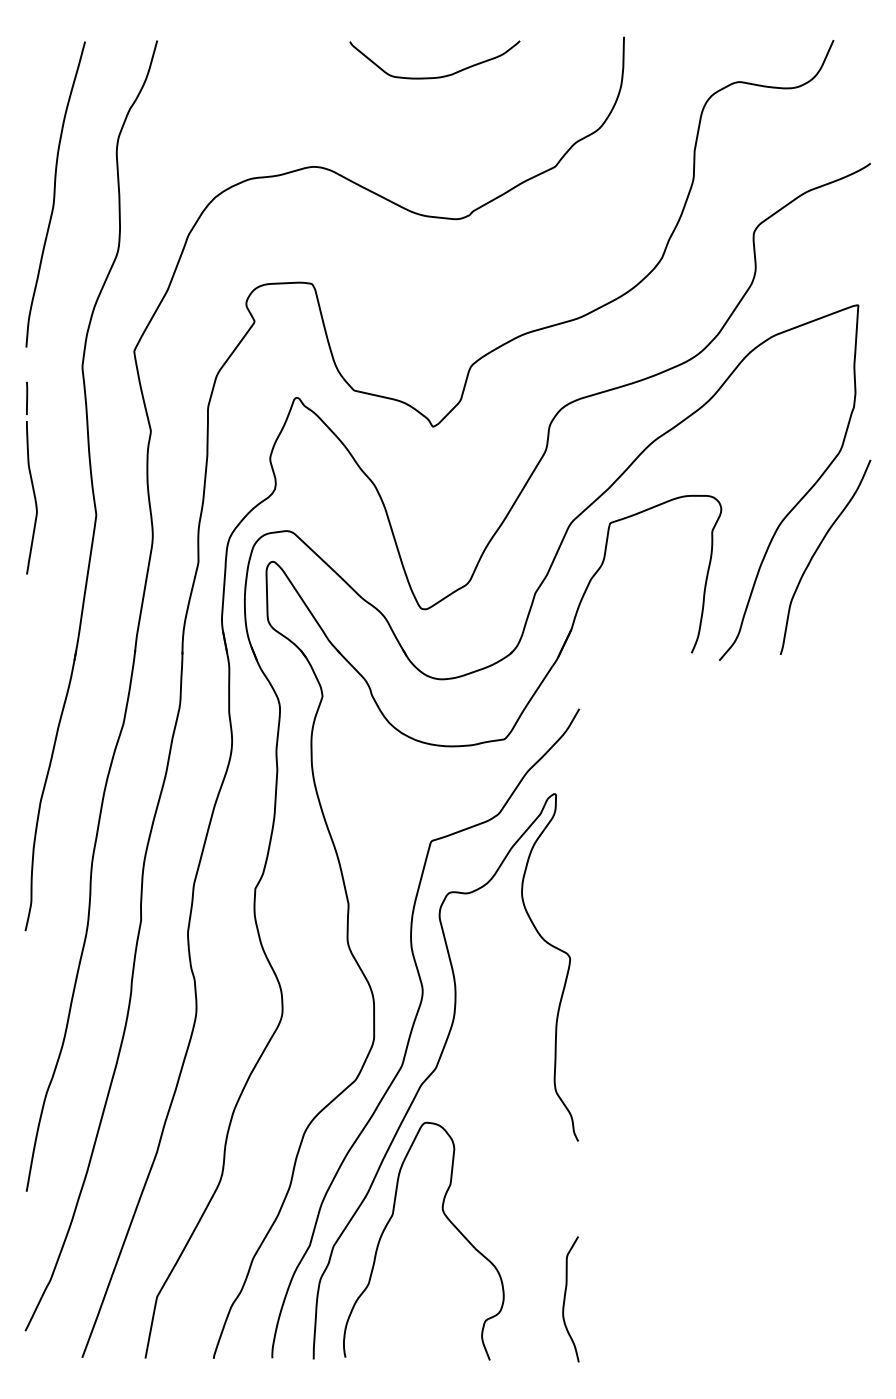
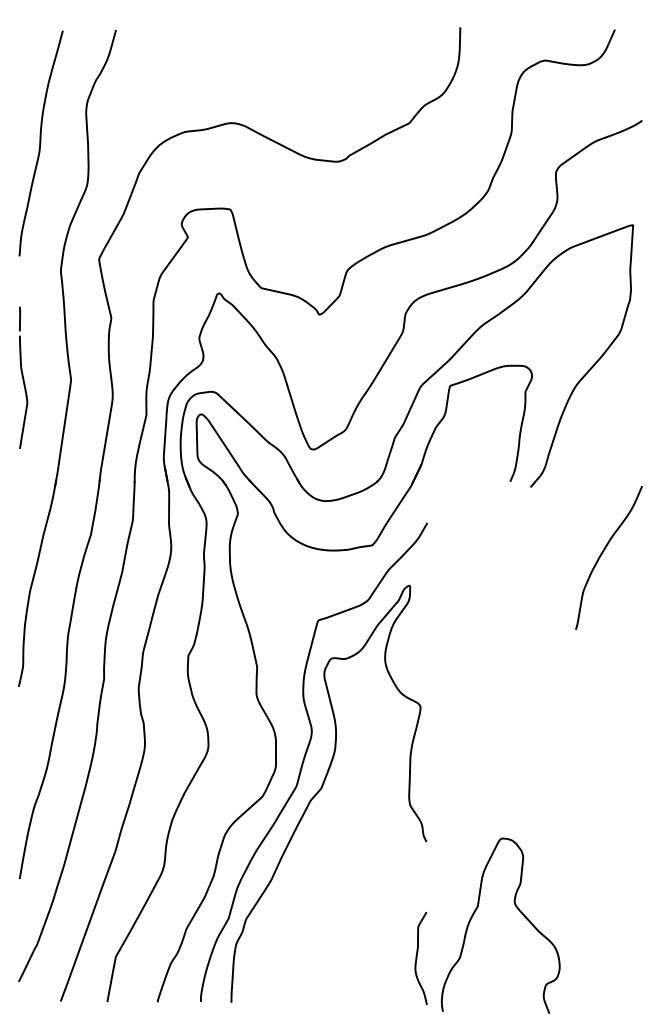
curve: (436, 76) -> (322, 56), removed
part: (31, 477) -> (23, 377), moved
curve: (816, 552) -> (602, 554), moved
curve: (445, 1217) -> (516, 908), moved

